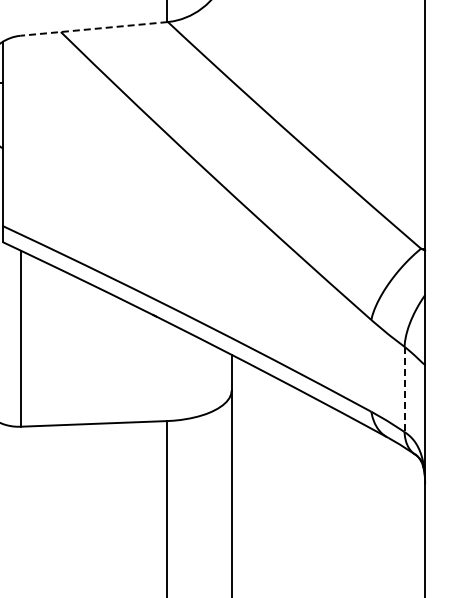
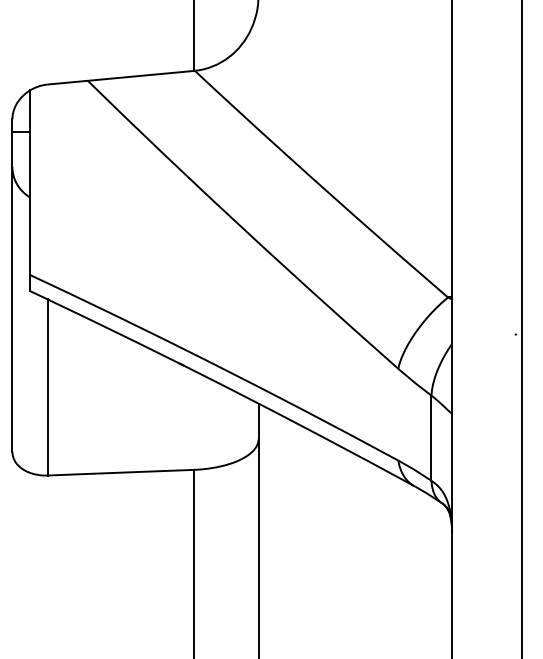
line: (93, 28) -> (120, 77), dashed -> solid
line: (404, 389) -> (431, 438), dashed -> solid

